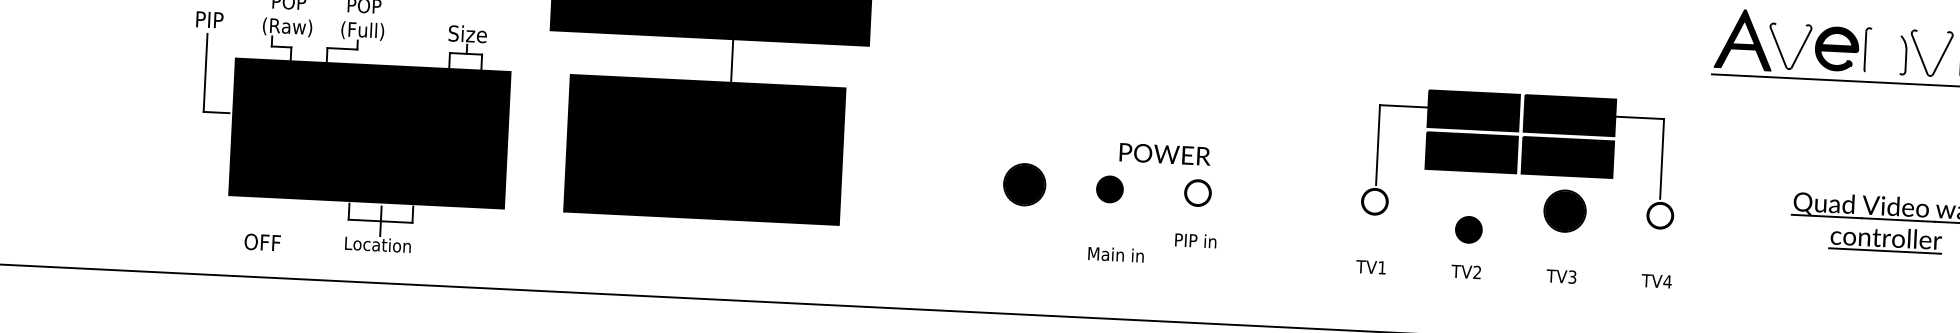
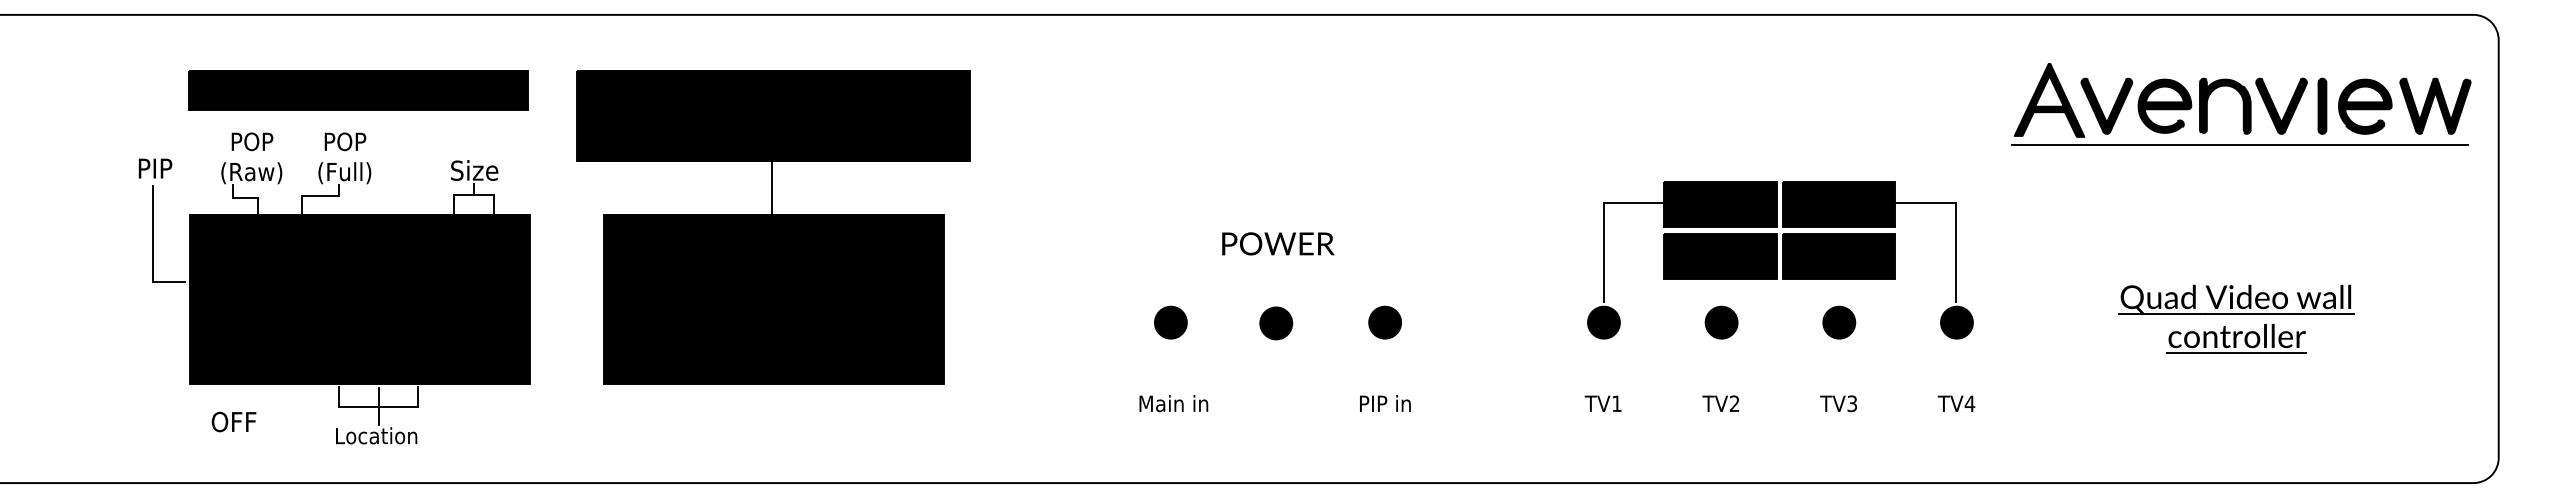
fill: (1789, 46) -> (2106, 105), added
fill: (1886, 50) -> (2225, 105), added
fill: (1931, 52) -> (2281, 105), added
line: (732, 59) -> (772, 186), moved
text: (1165, 154) -> (1278, 243), moved
part: (1024, 184) -> (1170, 322), size x0.62
fill: (1197, 192) -> (1384, 322), added
fill: (1374, 201) -> (1603, 322), added
part: (1565, 210) -> (1839, 322), size x0.62
fill: (1659, 215) -> (1956, 322), added
part: (1468, 229) -> (1721, 322), moved
text: (1195, 240) -> (1385, 403), moved
text: (262, 242) -> (233, 421), moved
text: (1115, 254) -> (1173, 403), moved

